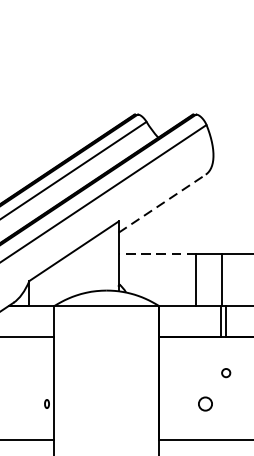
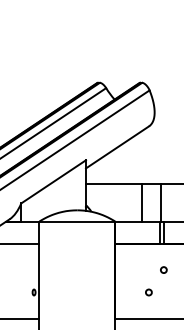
line: (162, 203) -> (117, 147), dashed -> solid
line: (156, 254) -> (113, 184), dashed -> solid
circle: (205, 404) -> (148, 292), size x0.62

